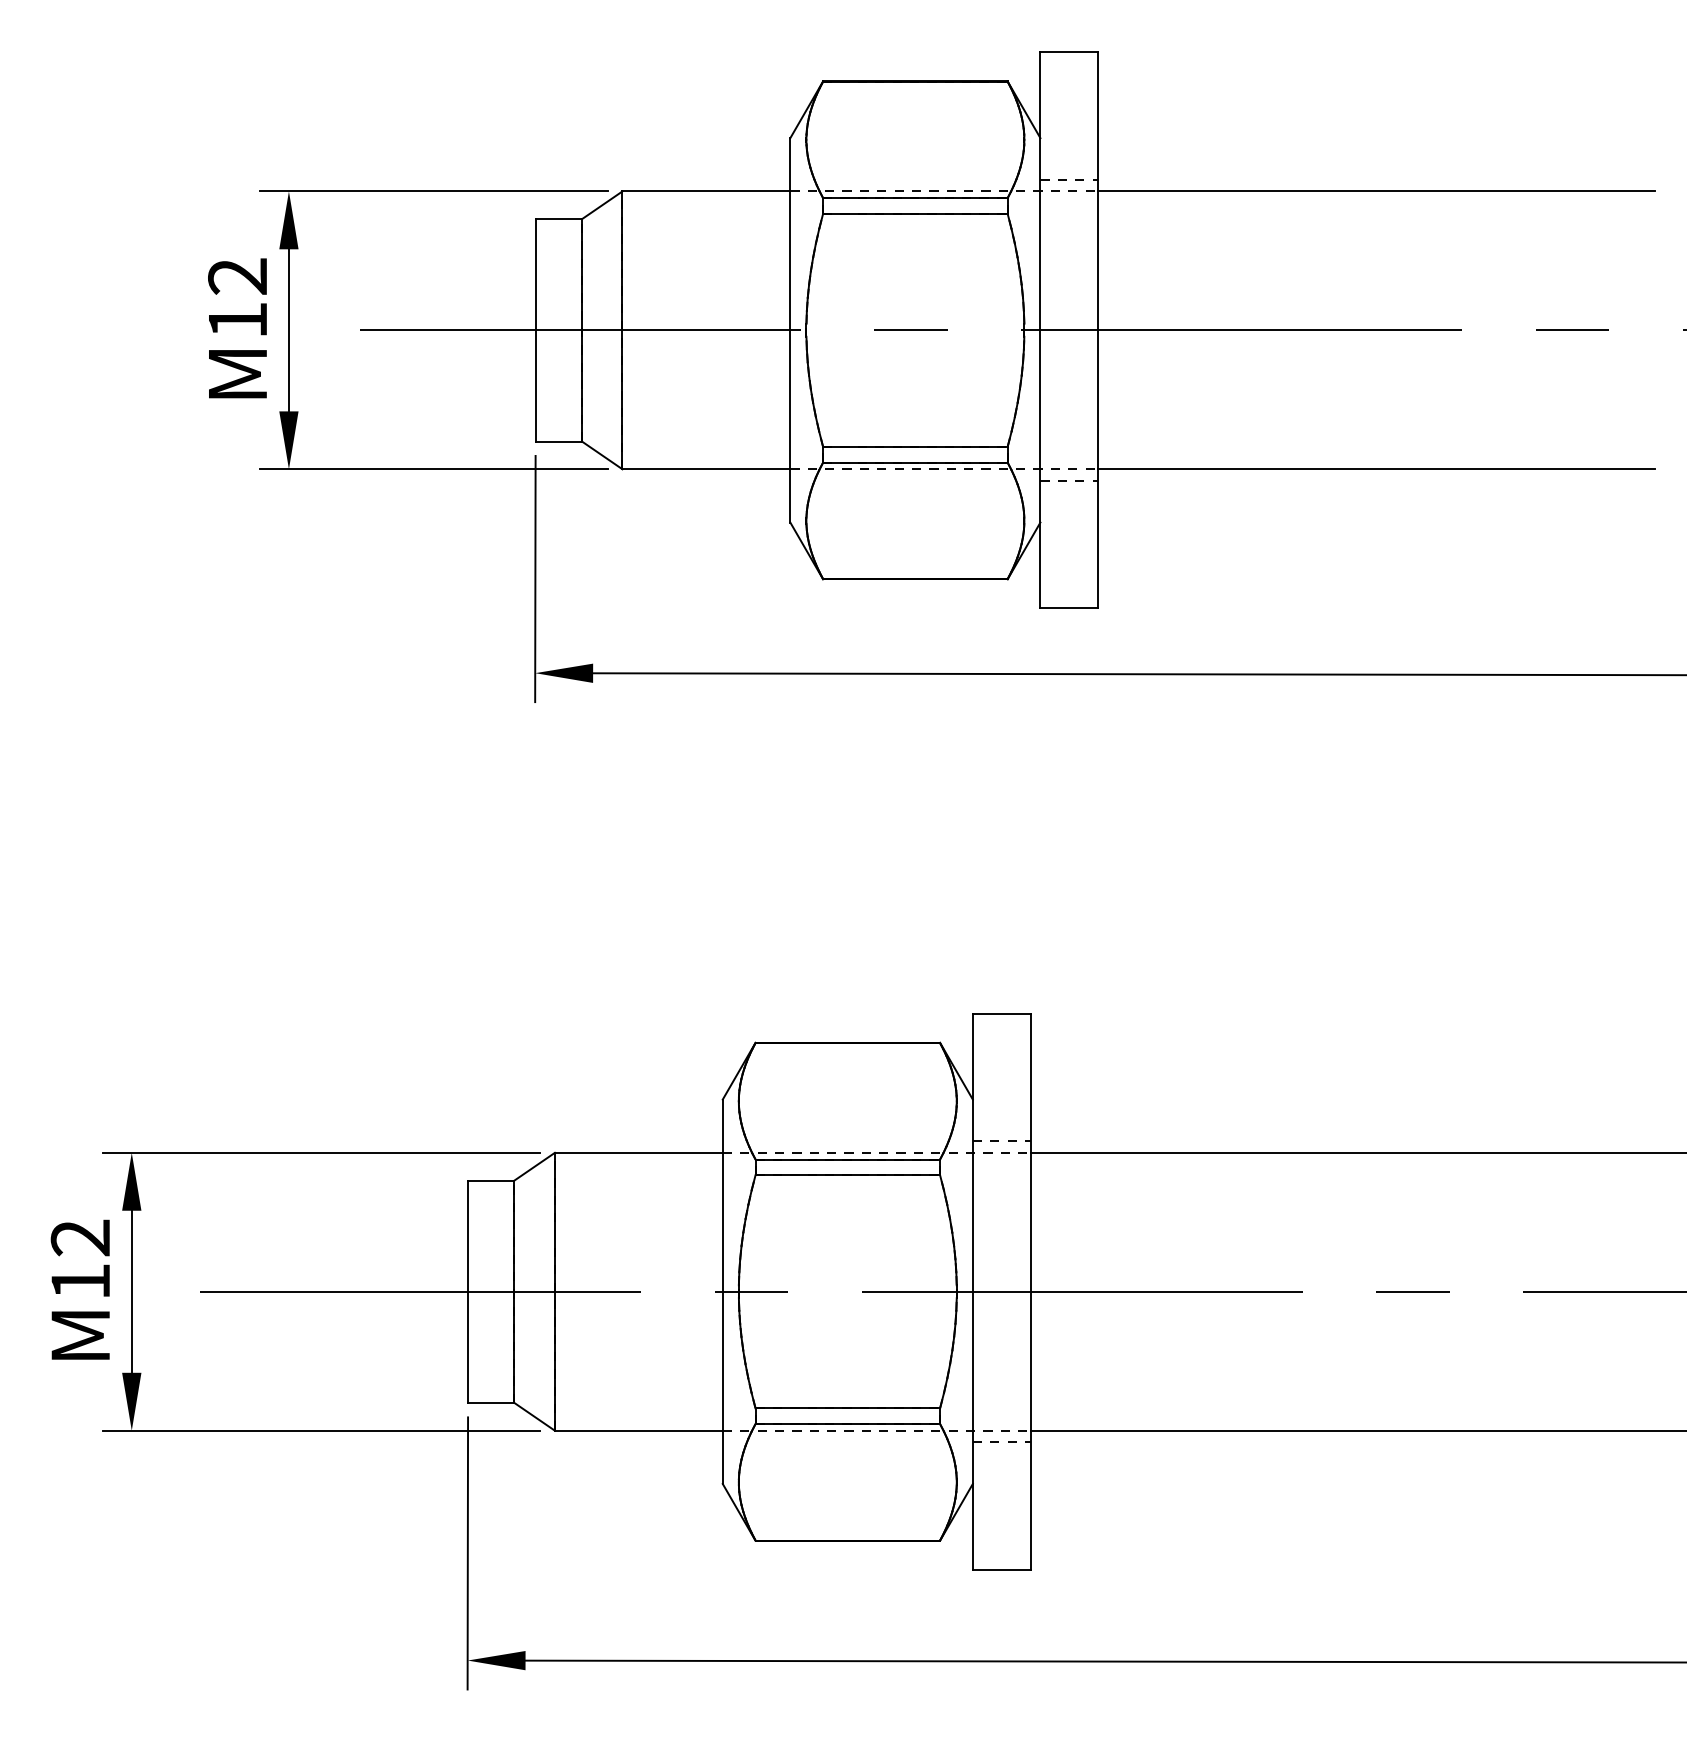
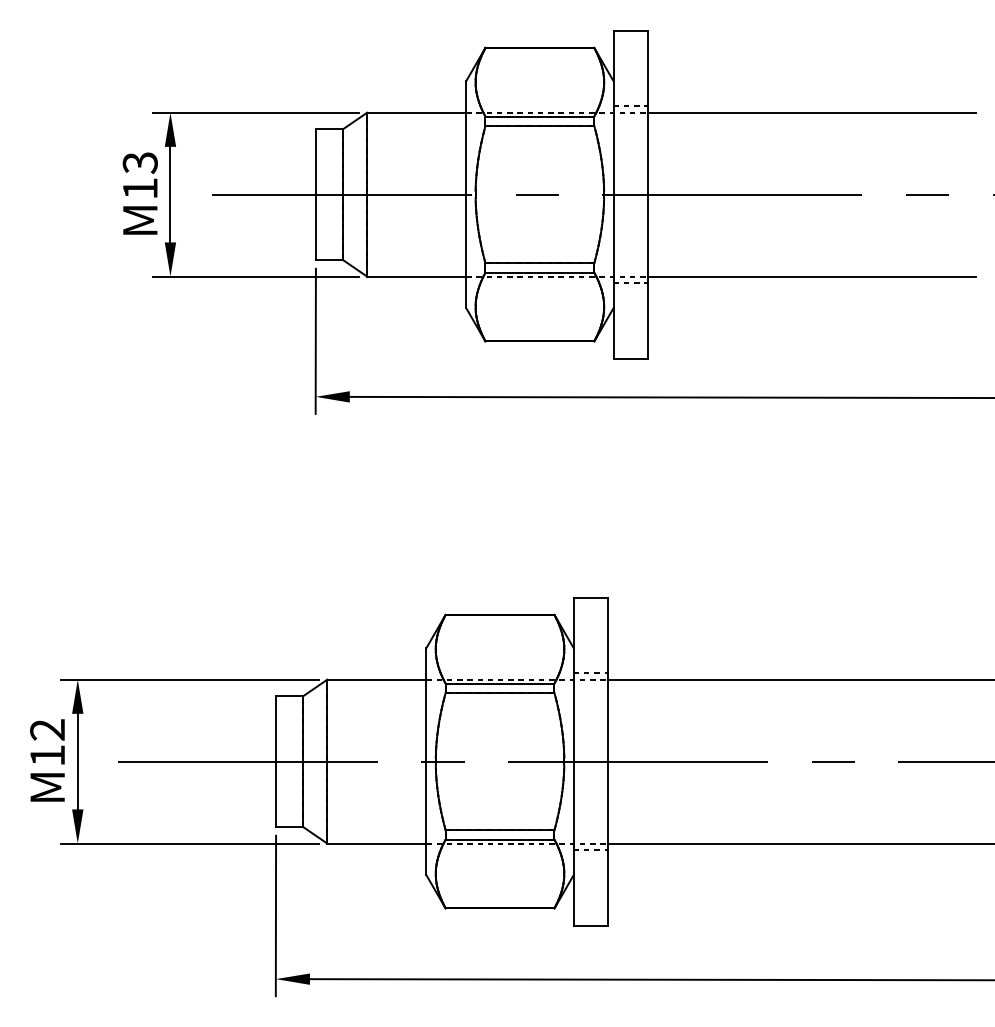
text: (236, 277) -> (139, 163), 12 -> 13

